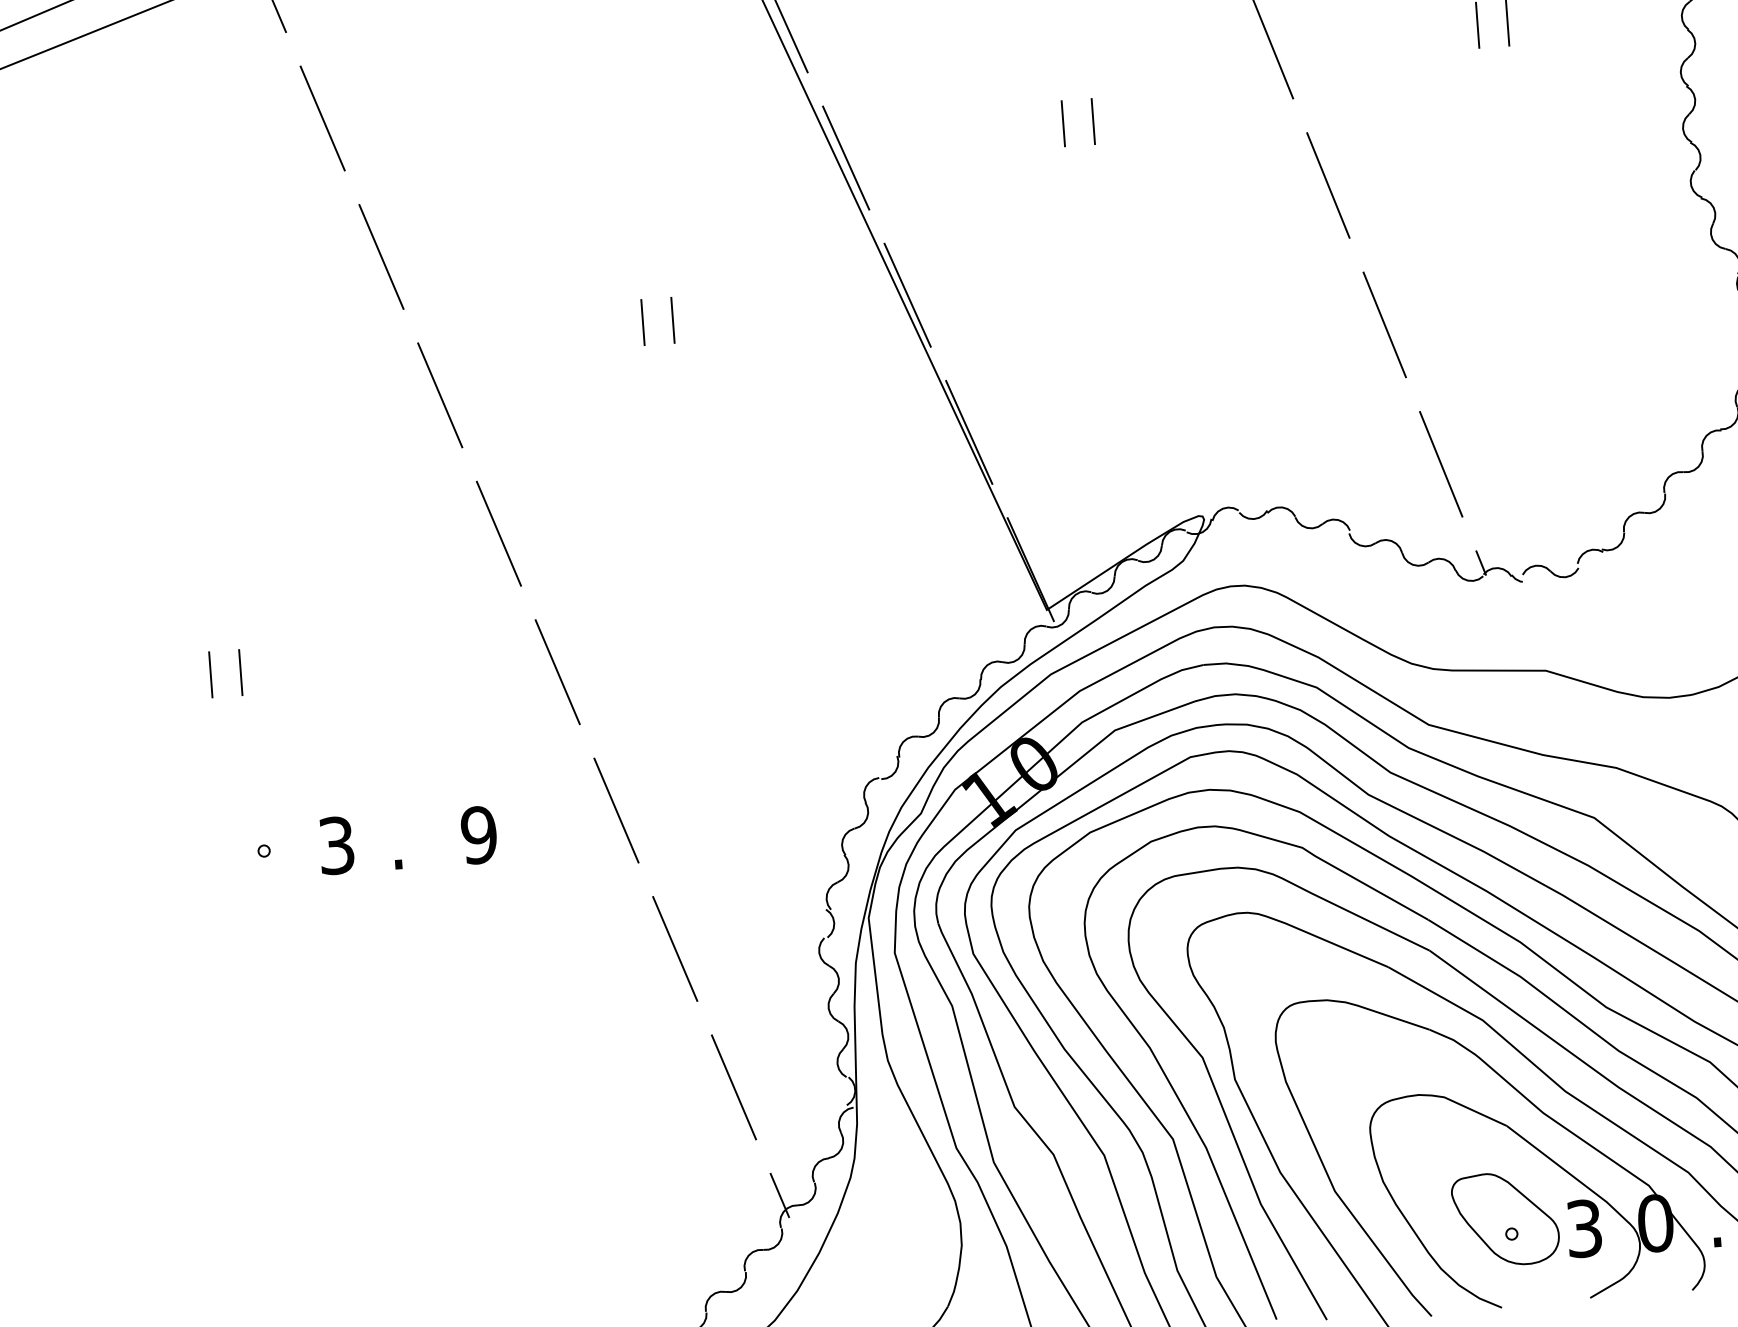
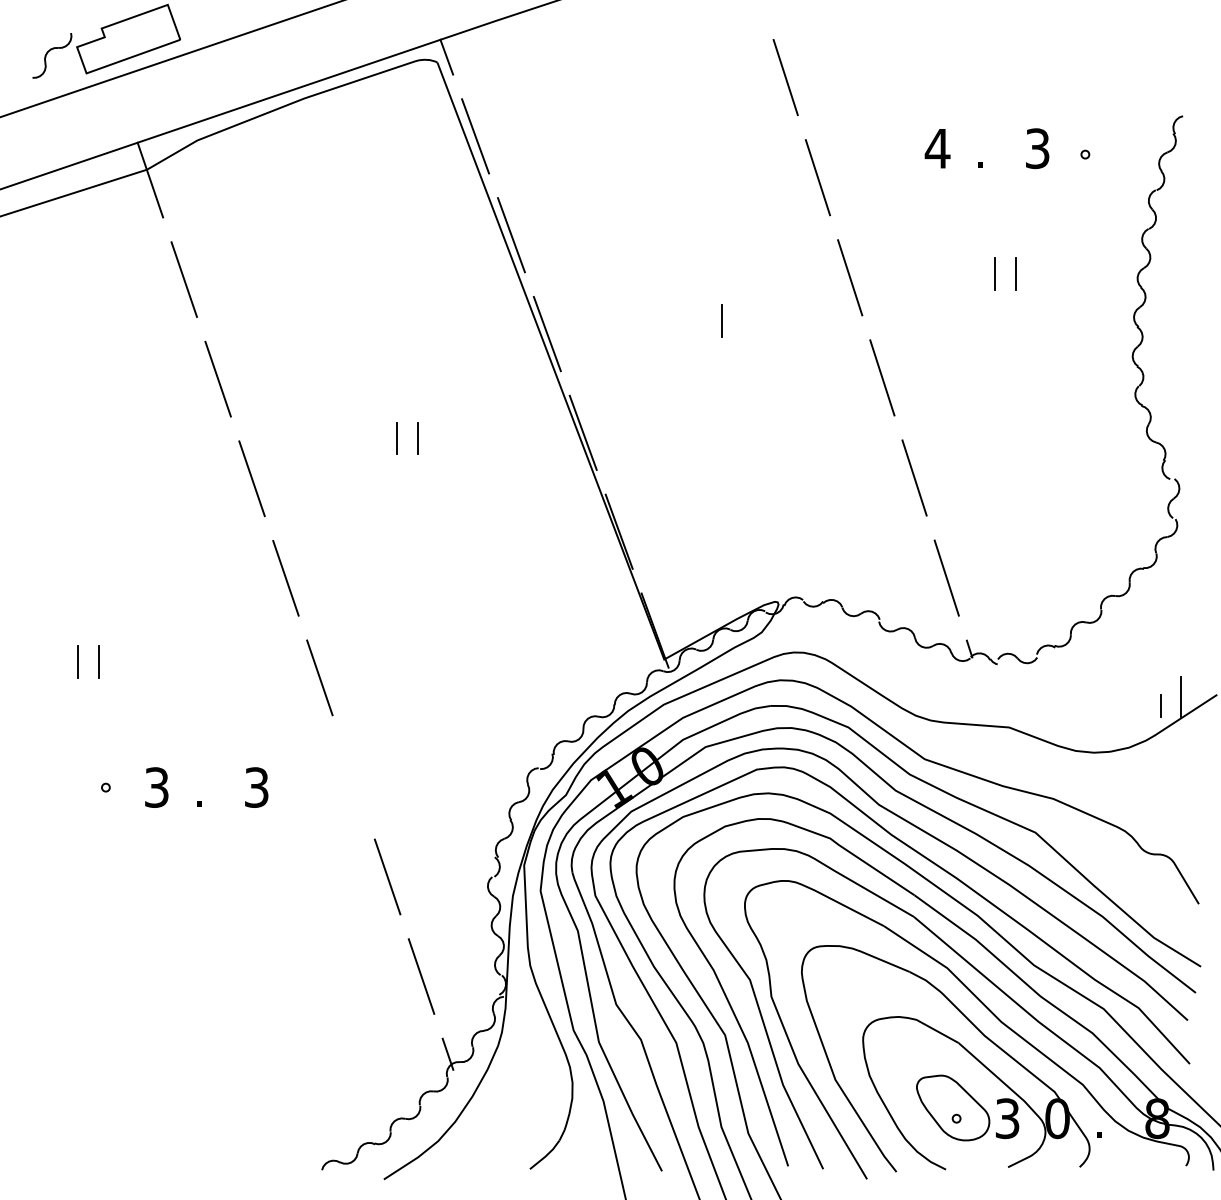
line: (1063, 124) -> (700, 321), removed
line: (616, 810) -> (353, 777), removed
text: (478, 835) -> (256, 787), 9 -> 3

